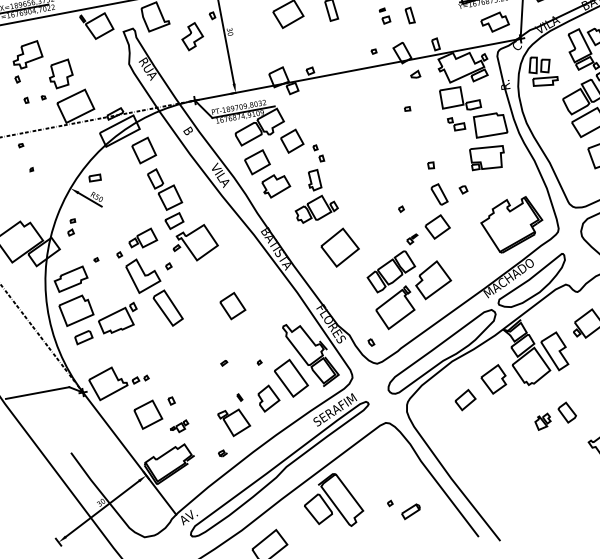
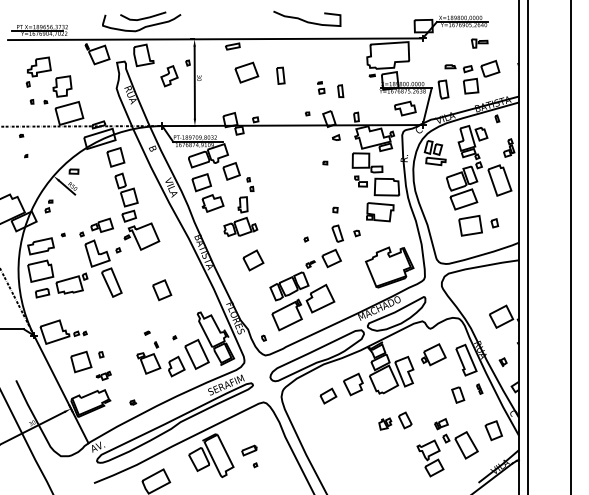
part: (340, 247) -> (253, 260), size x0.7
part: (232, 415) -> (148, 357), moved
part: (411, 511) -> (249, 450), moved

